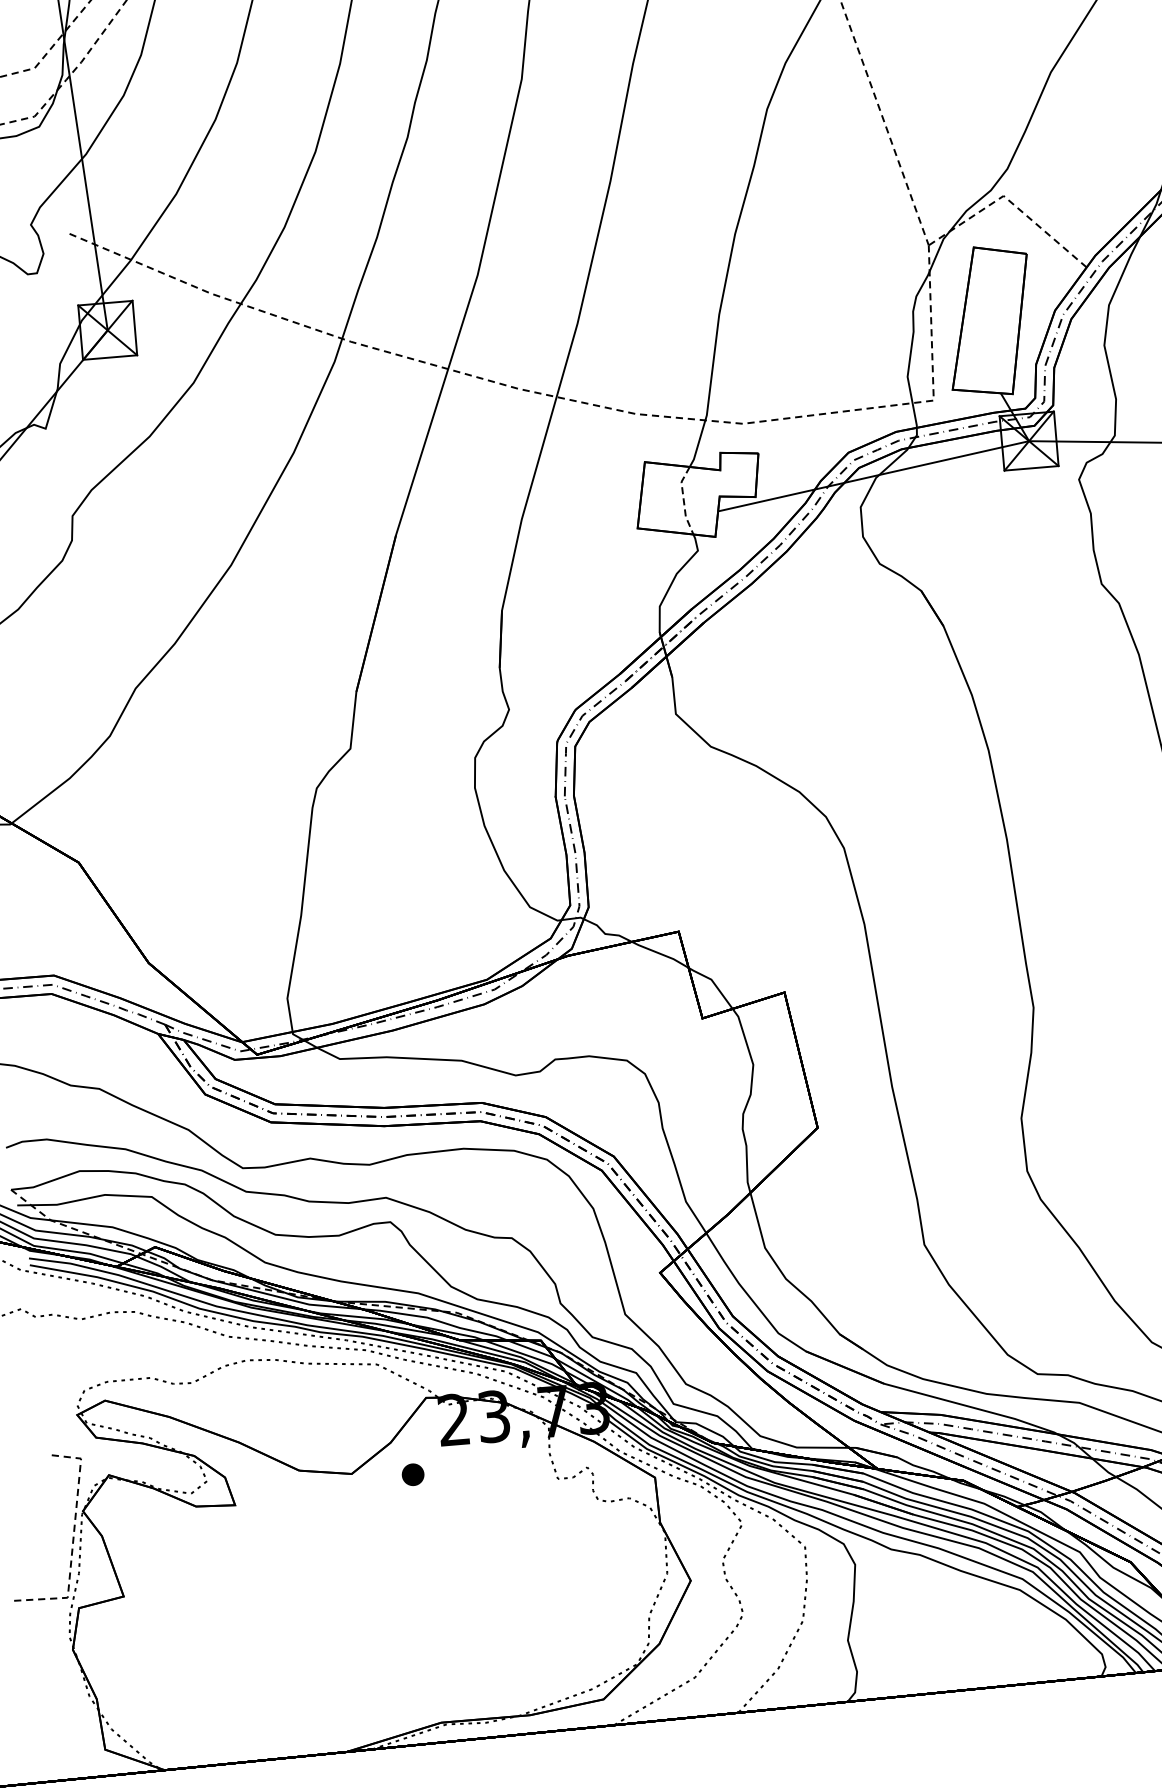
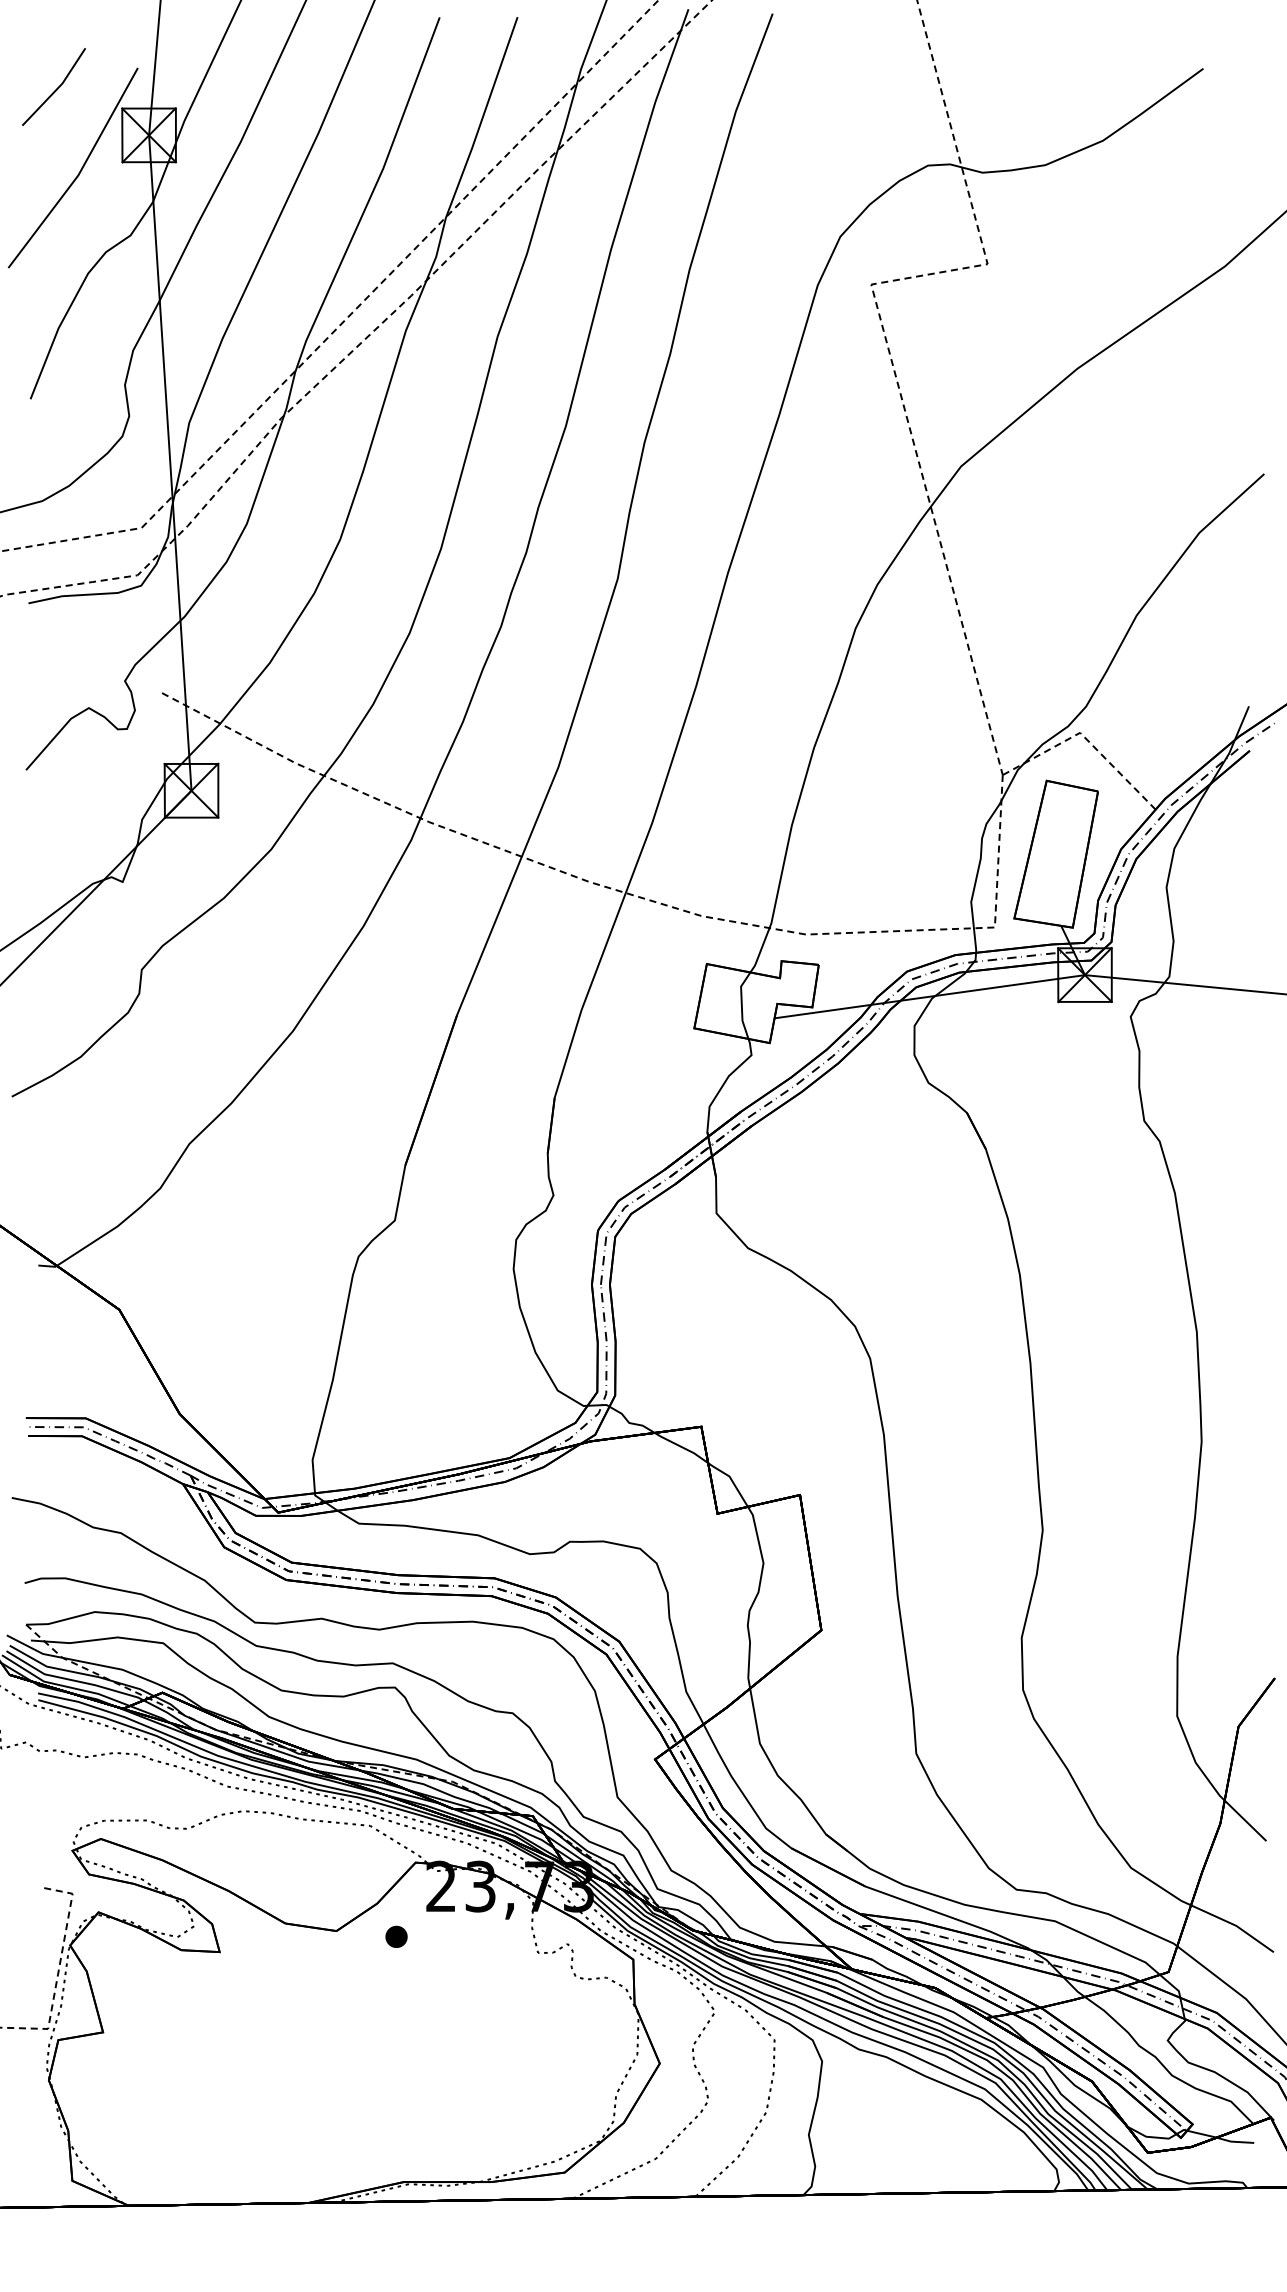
line: (683, 501) -> (741, 1005), dashed -> solid

